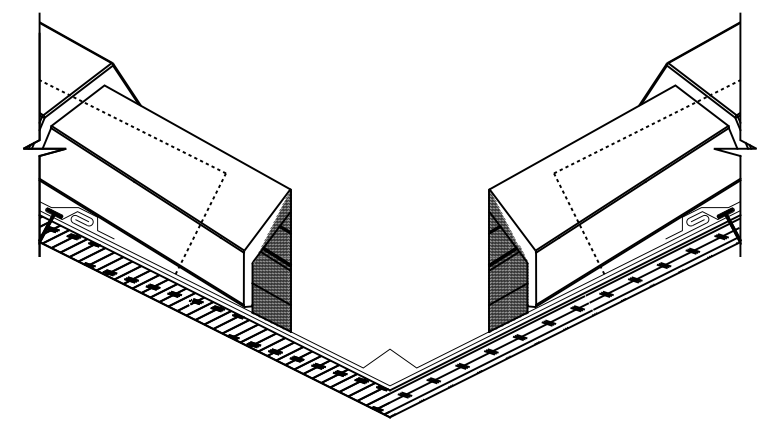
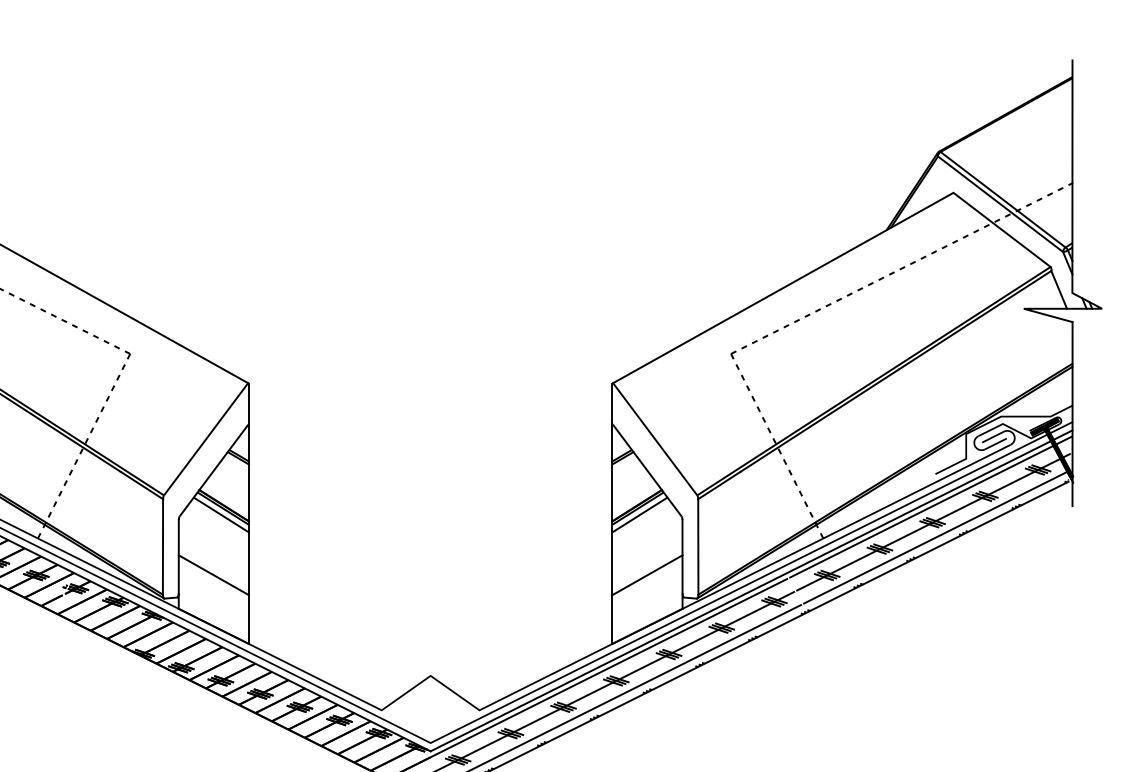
hatch: (271, 260) -> (213, 513), removed
hatch: (508, 260) -> (647, 513), removed

